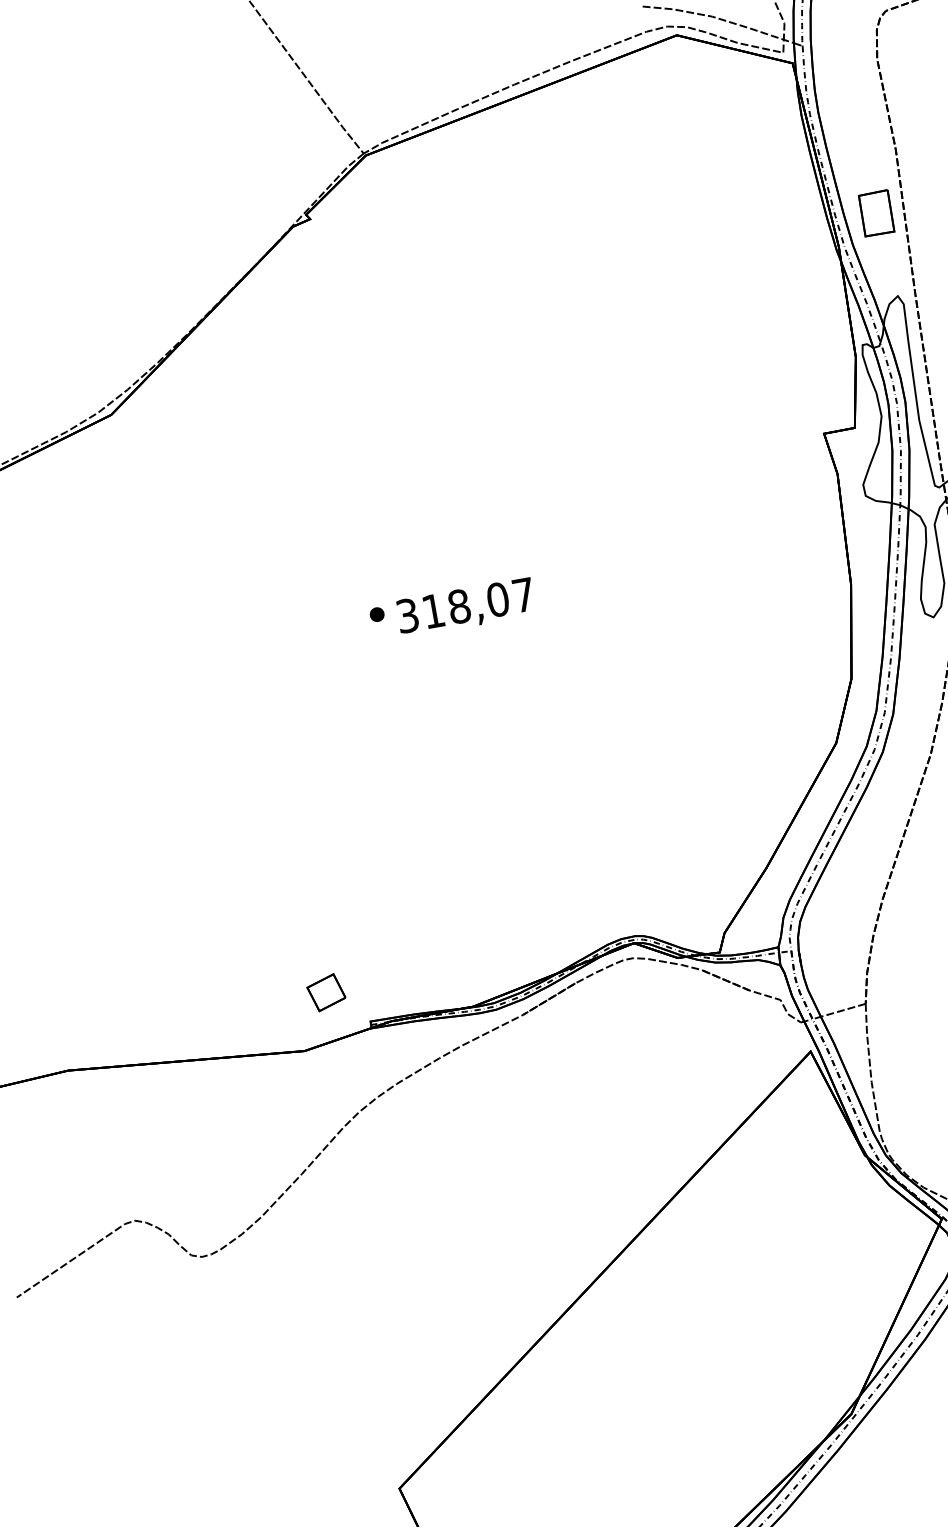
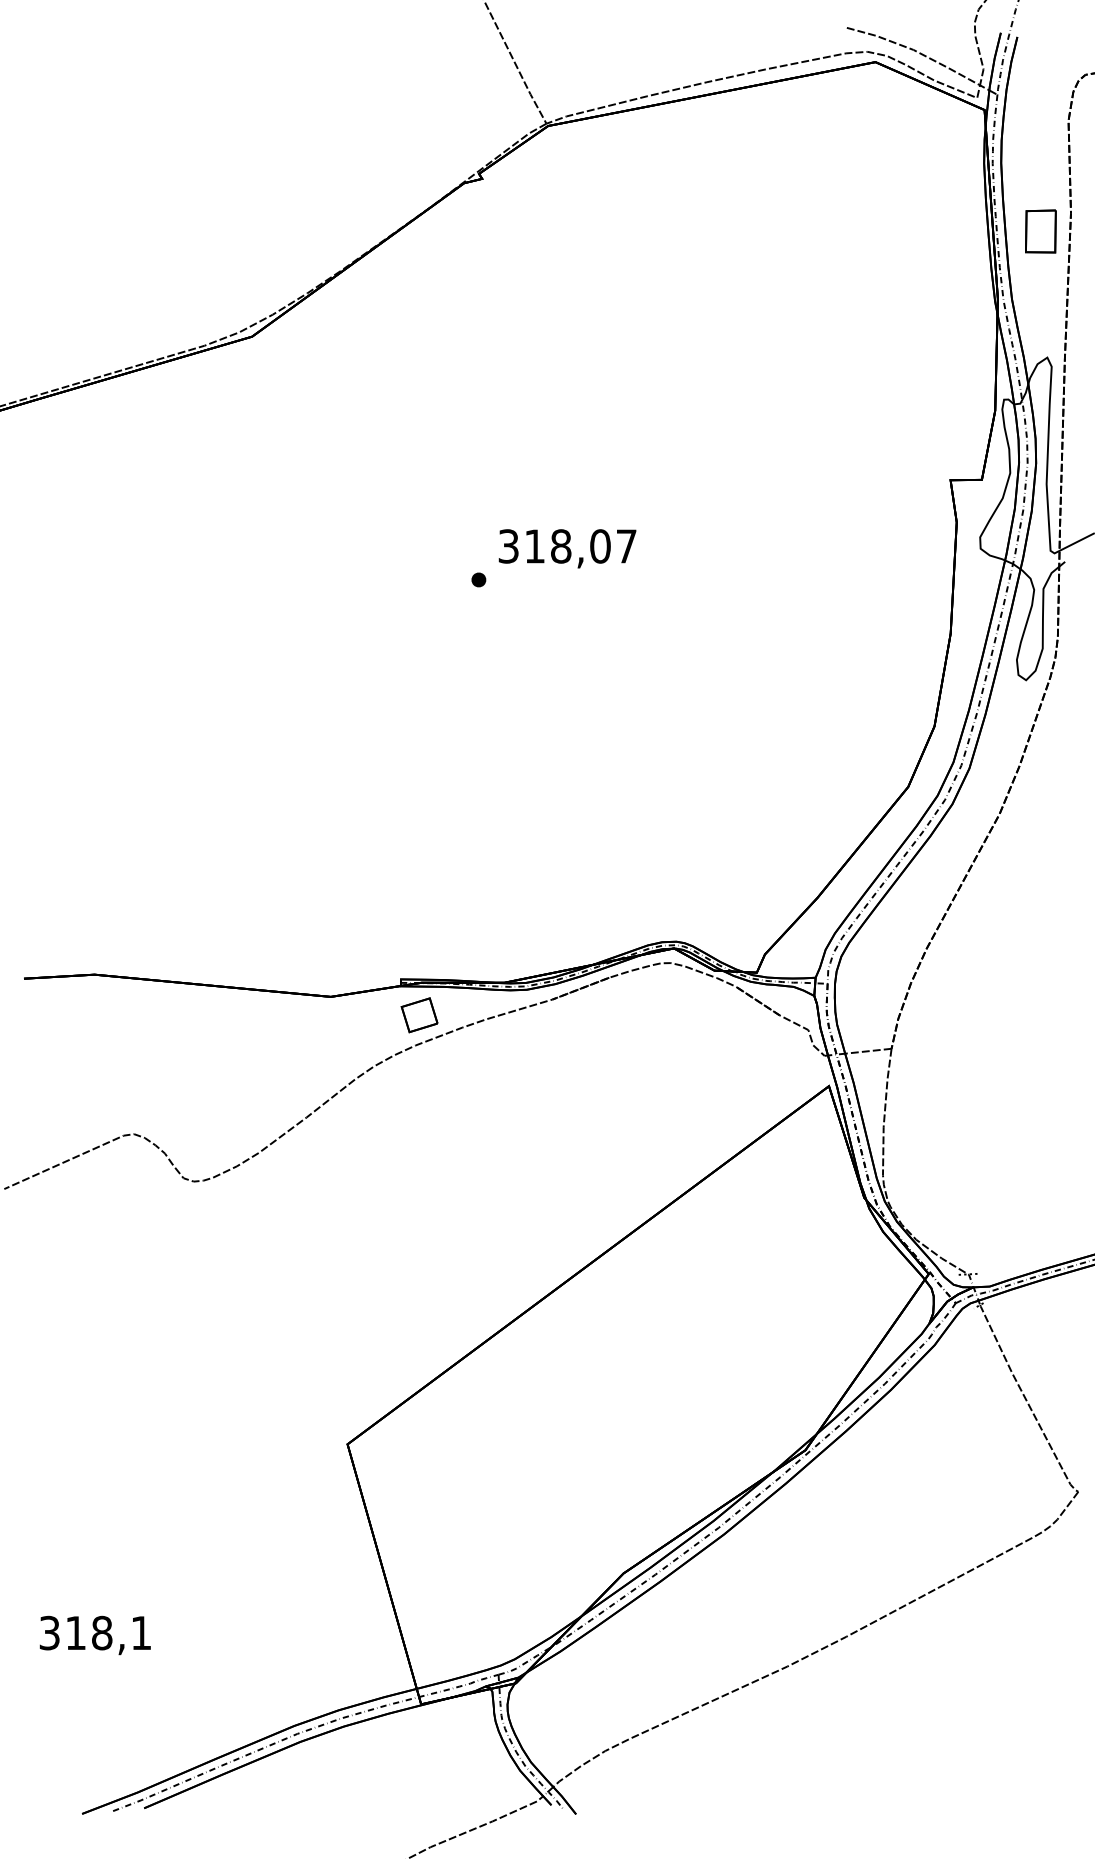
part: (876, 213) -> (1040, 231), moved
text: (465, 607) -> (567, 548), moved
part: (326, 992) -> (419, 1015), moved

